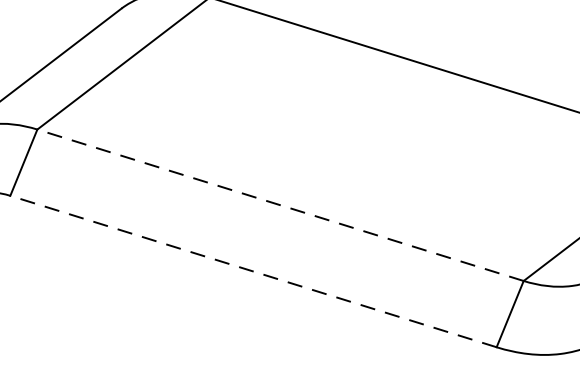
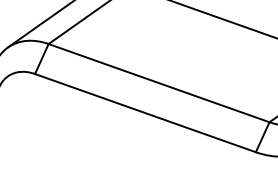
line: (279, 203) -> (158, 82), dashed -> solid
line: (253, 270) -> (145, 112), dashed -> solid

